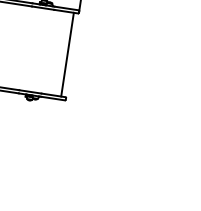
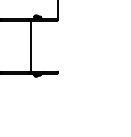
line: (67, 53) -> (30, 45), moved

